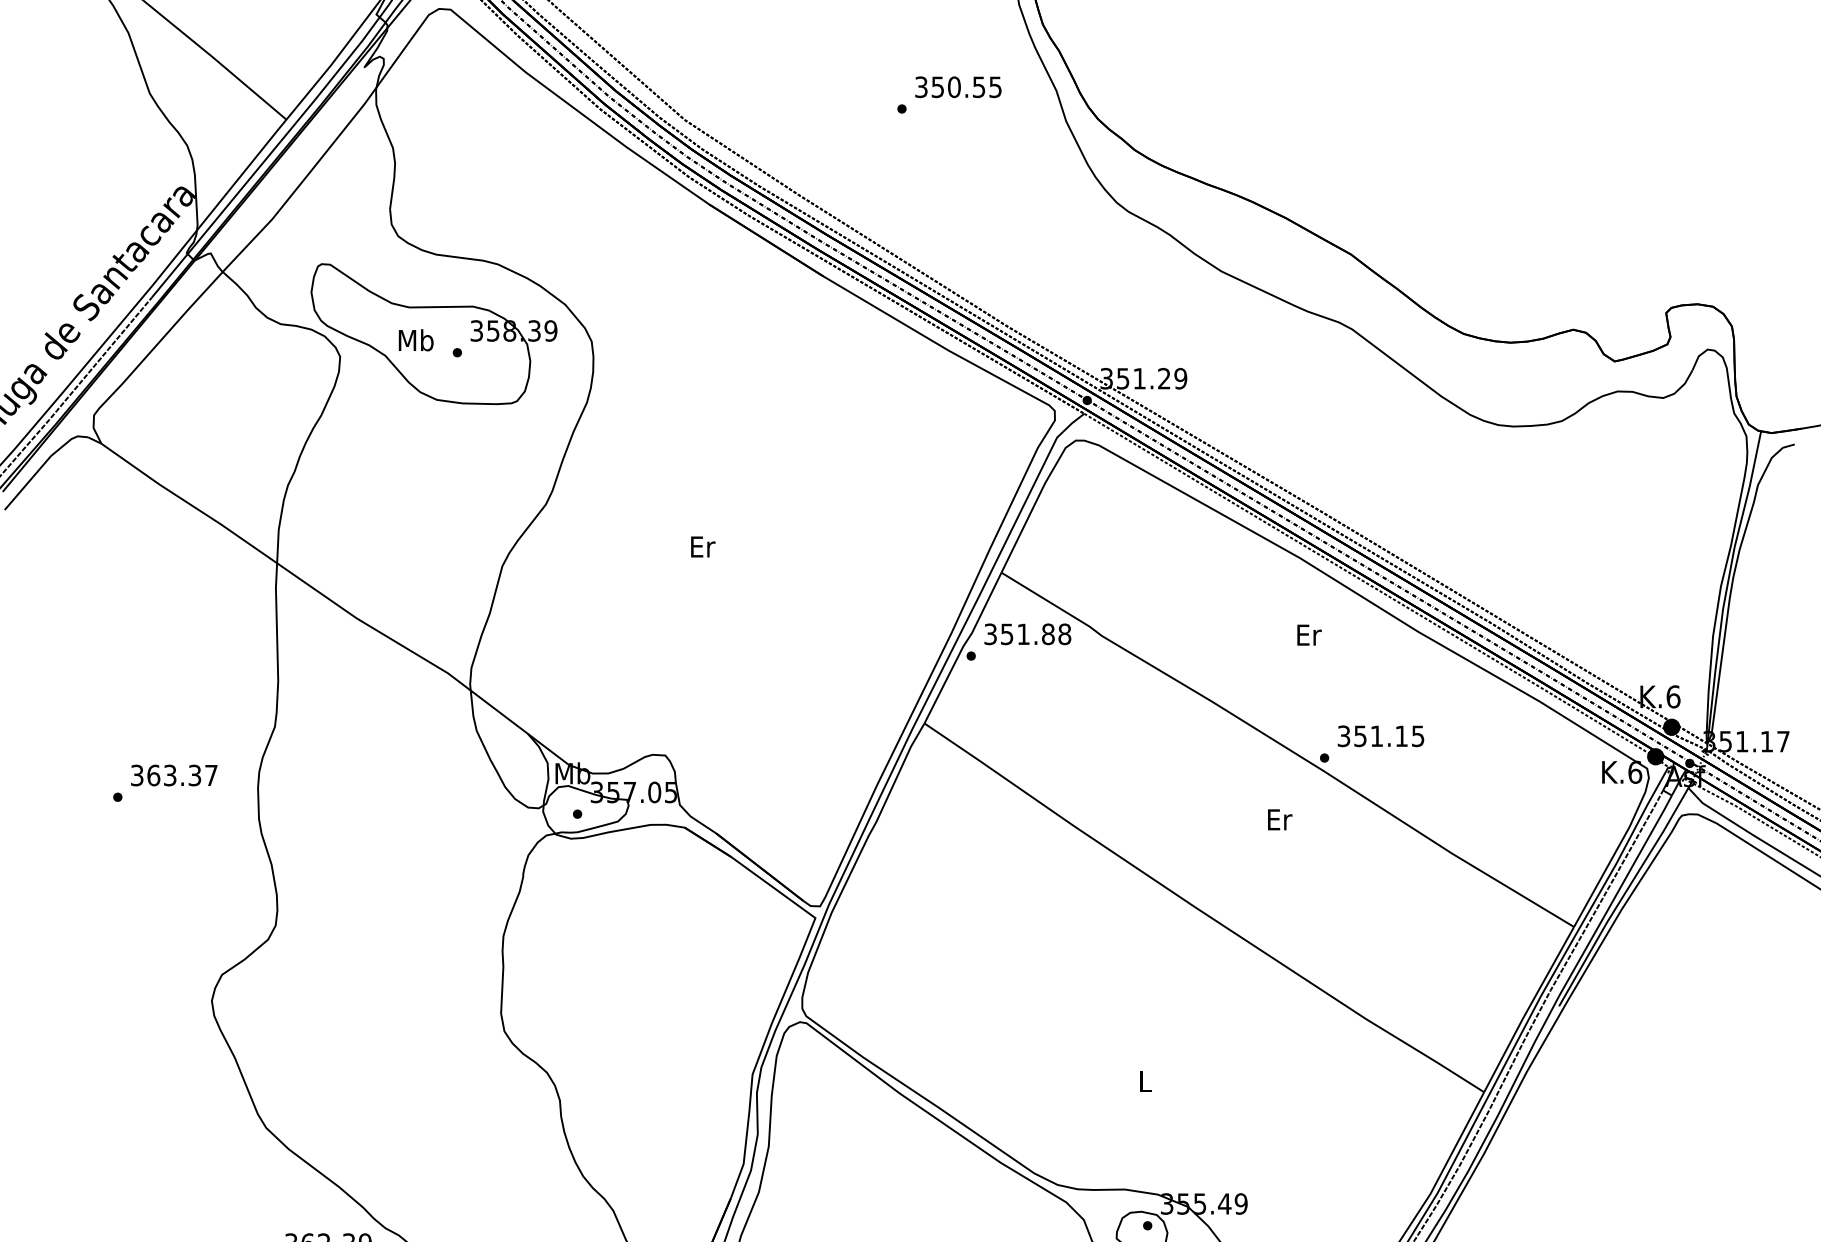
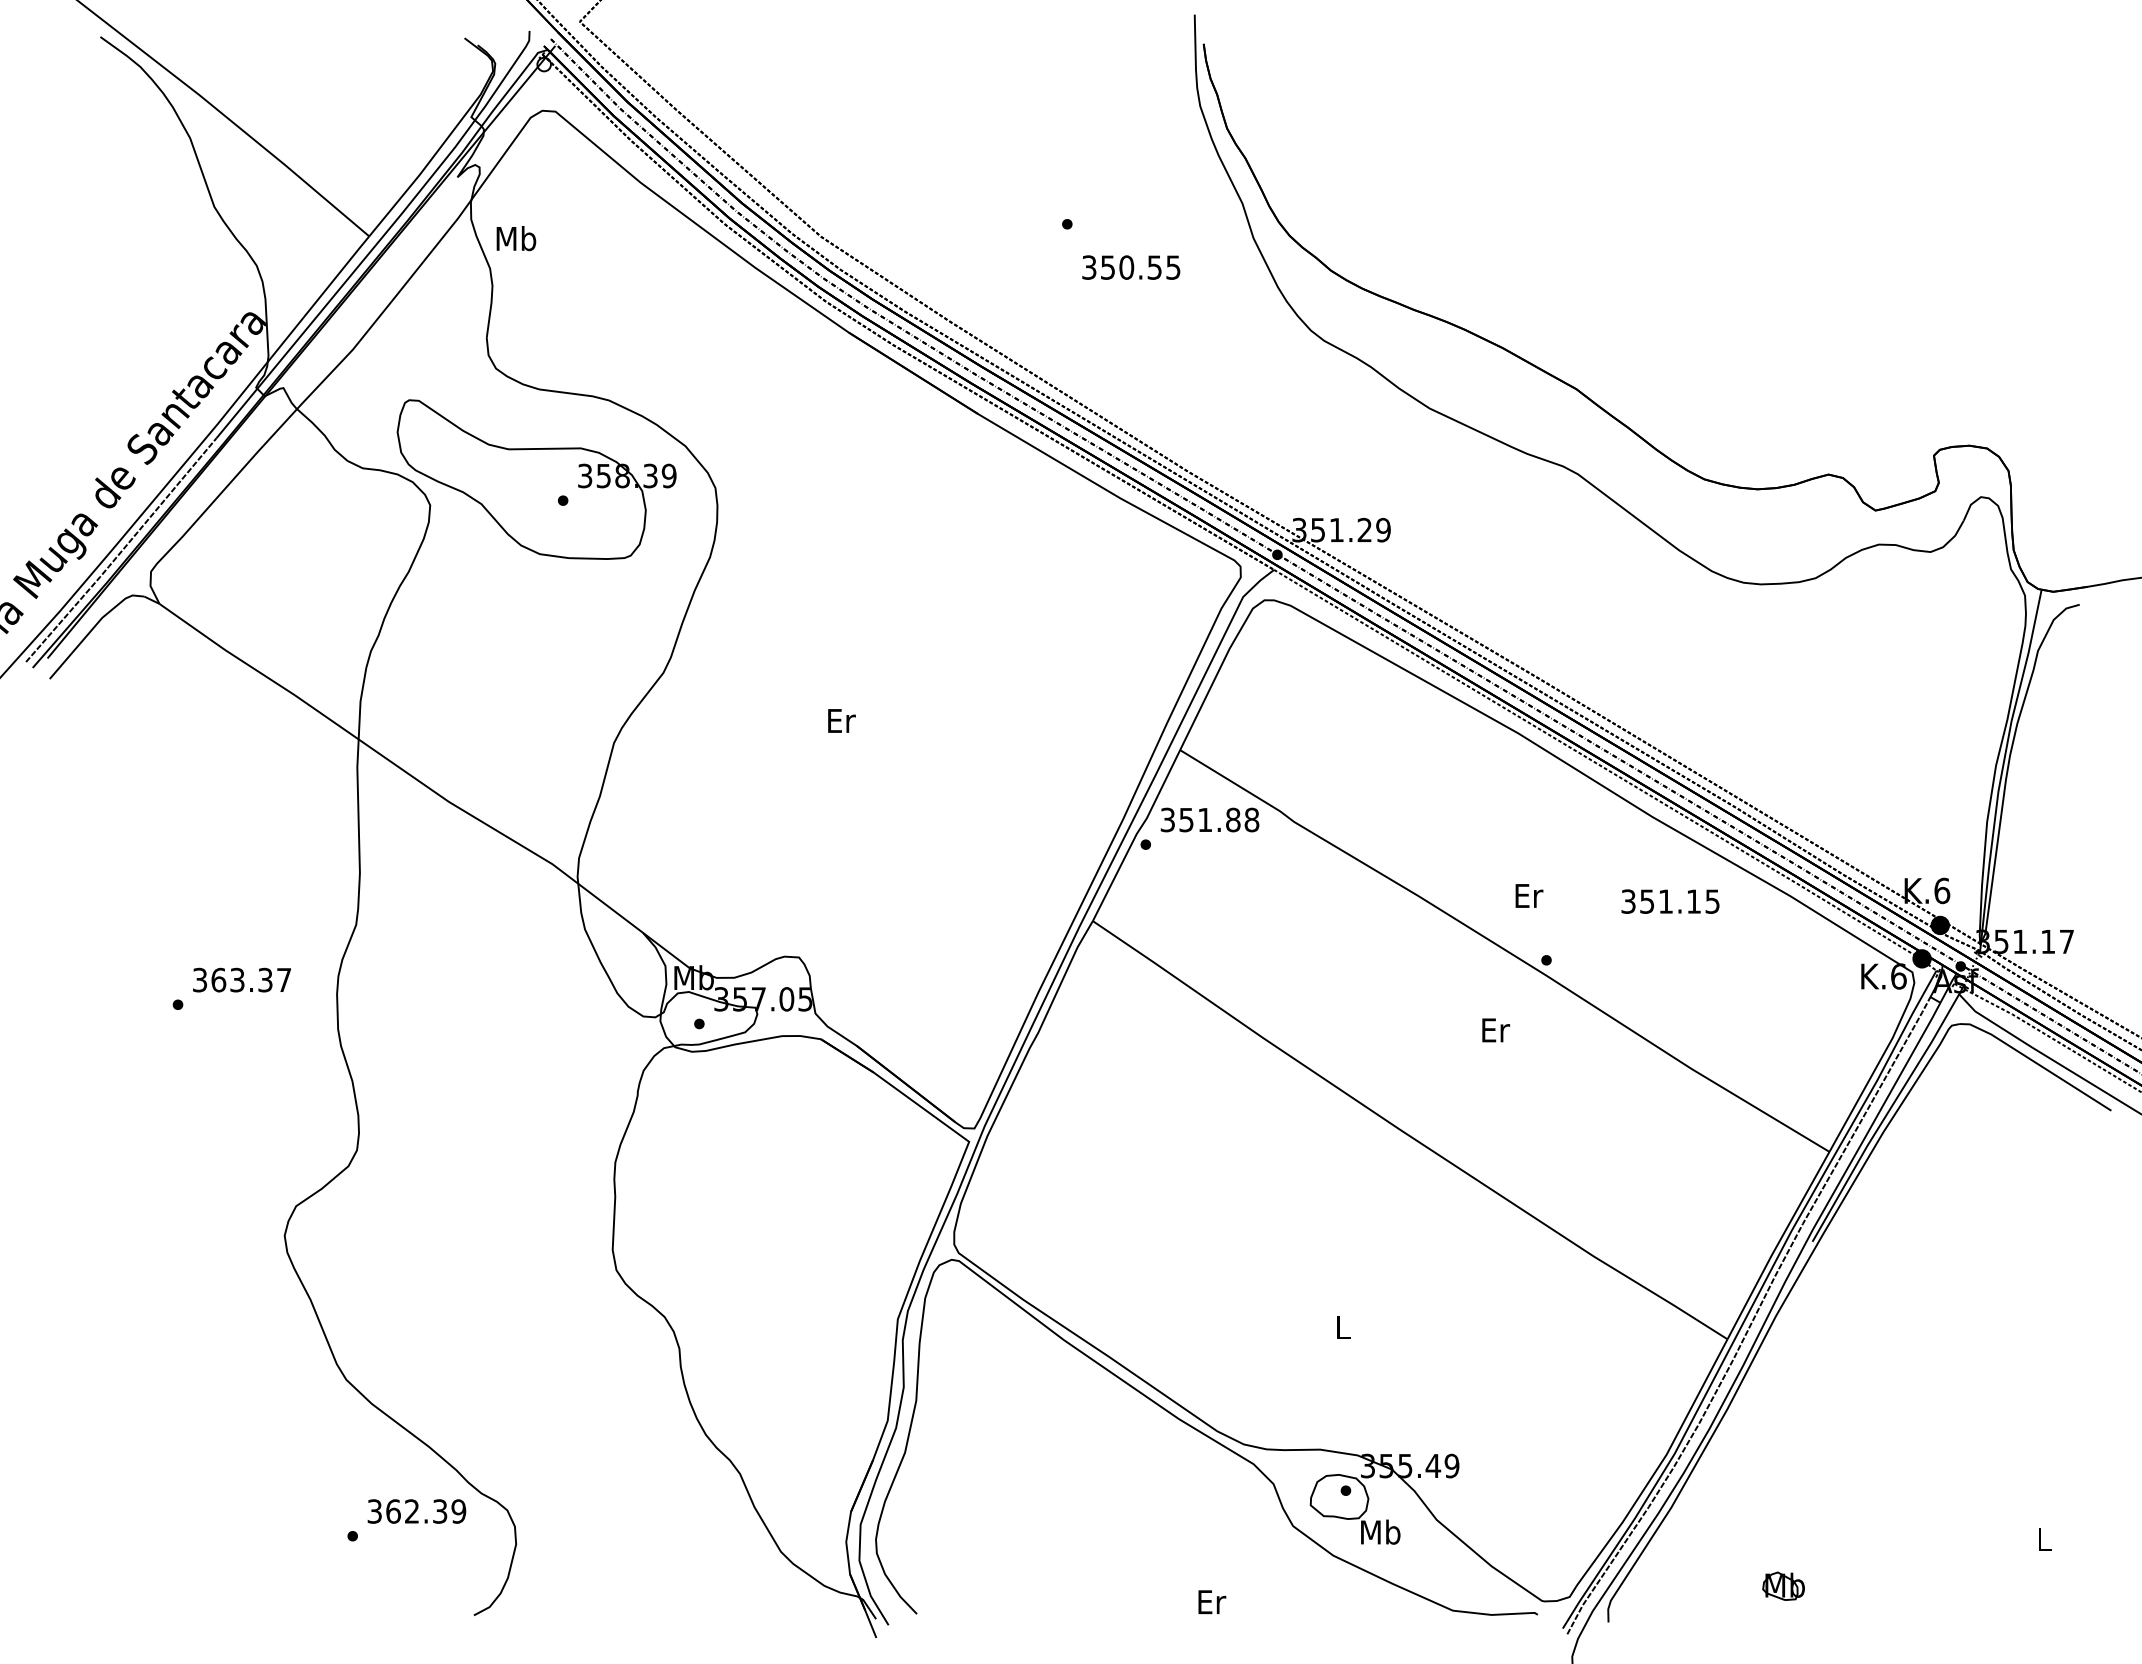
text: (958, 87) -> (1131, 267), moved
text: (416, 340) -> (516, 238), moved
text: (1309, 634) -> (1529, 895), moved
text: (1380, 736) -> (1670, 901), moved

